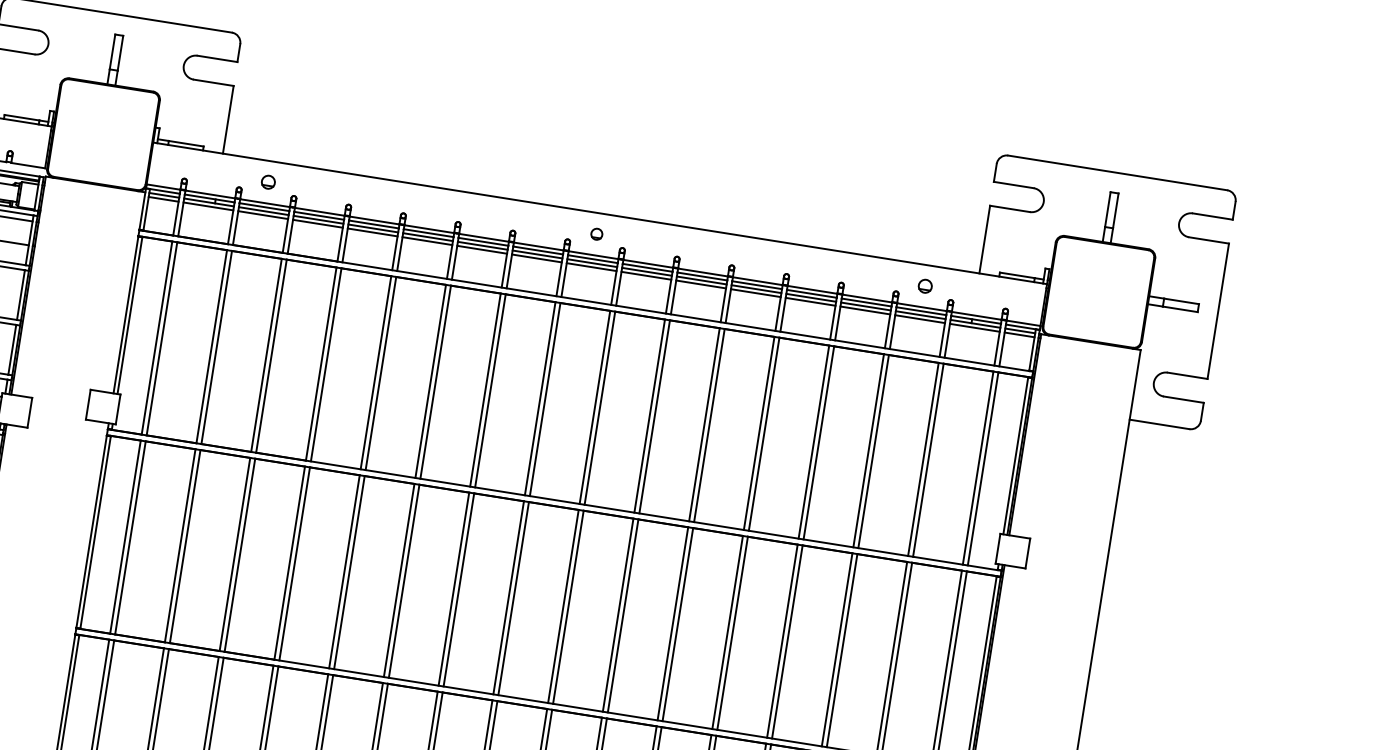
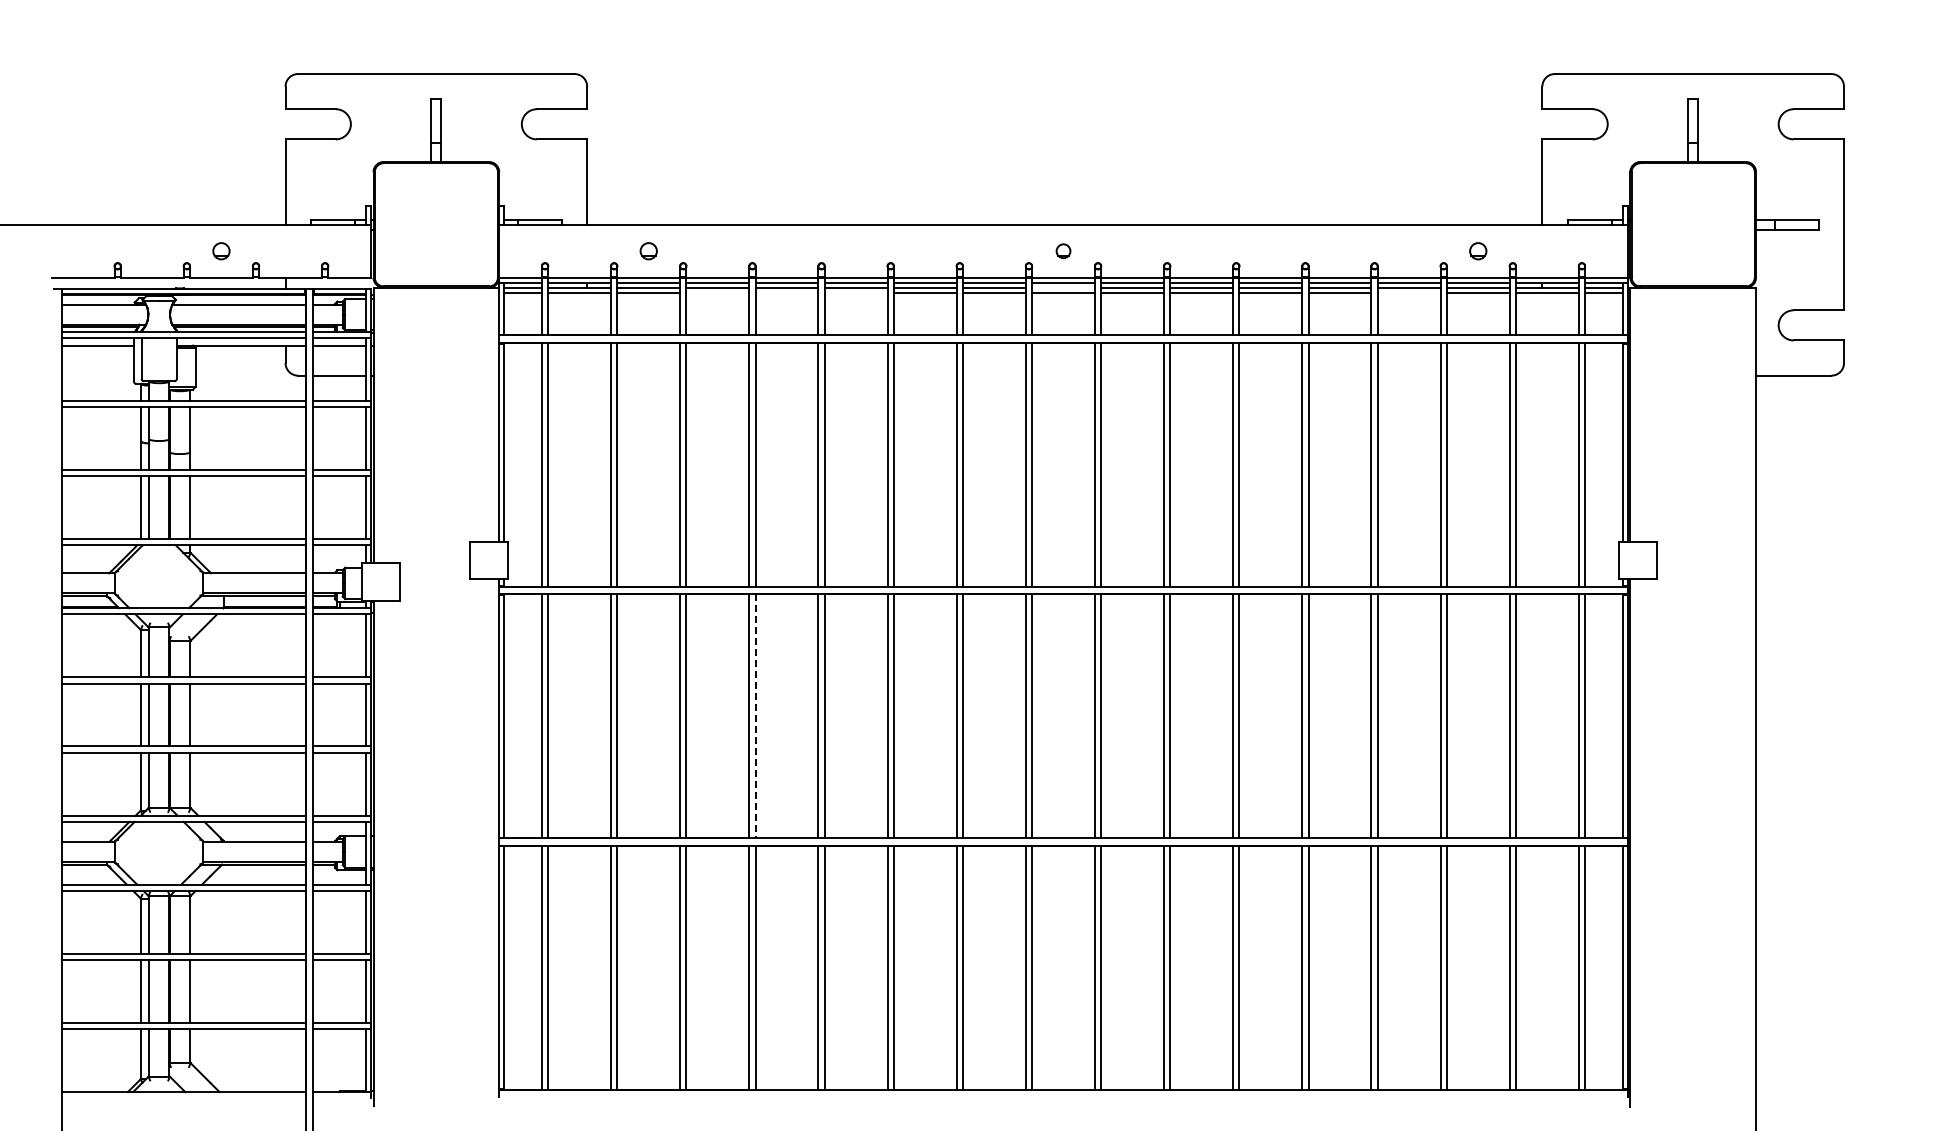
line: (317, 223) -> (717, 292), removed
line: (372, 232) -> (786, 292), removed
line: (426, 240) -> (855, 292), removed
line: (592, 262) -> (1063, 287), removed
line: (864, 310) -> (1408, 292), removed
line: (294, 564) -> (755, 716), solid -> dashed

